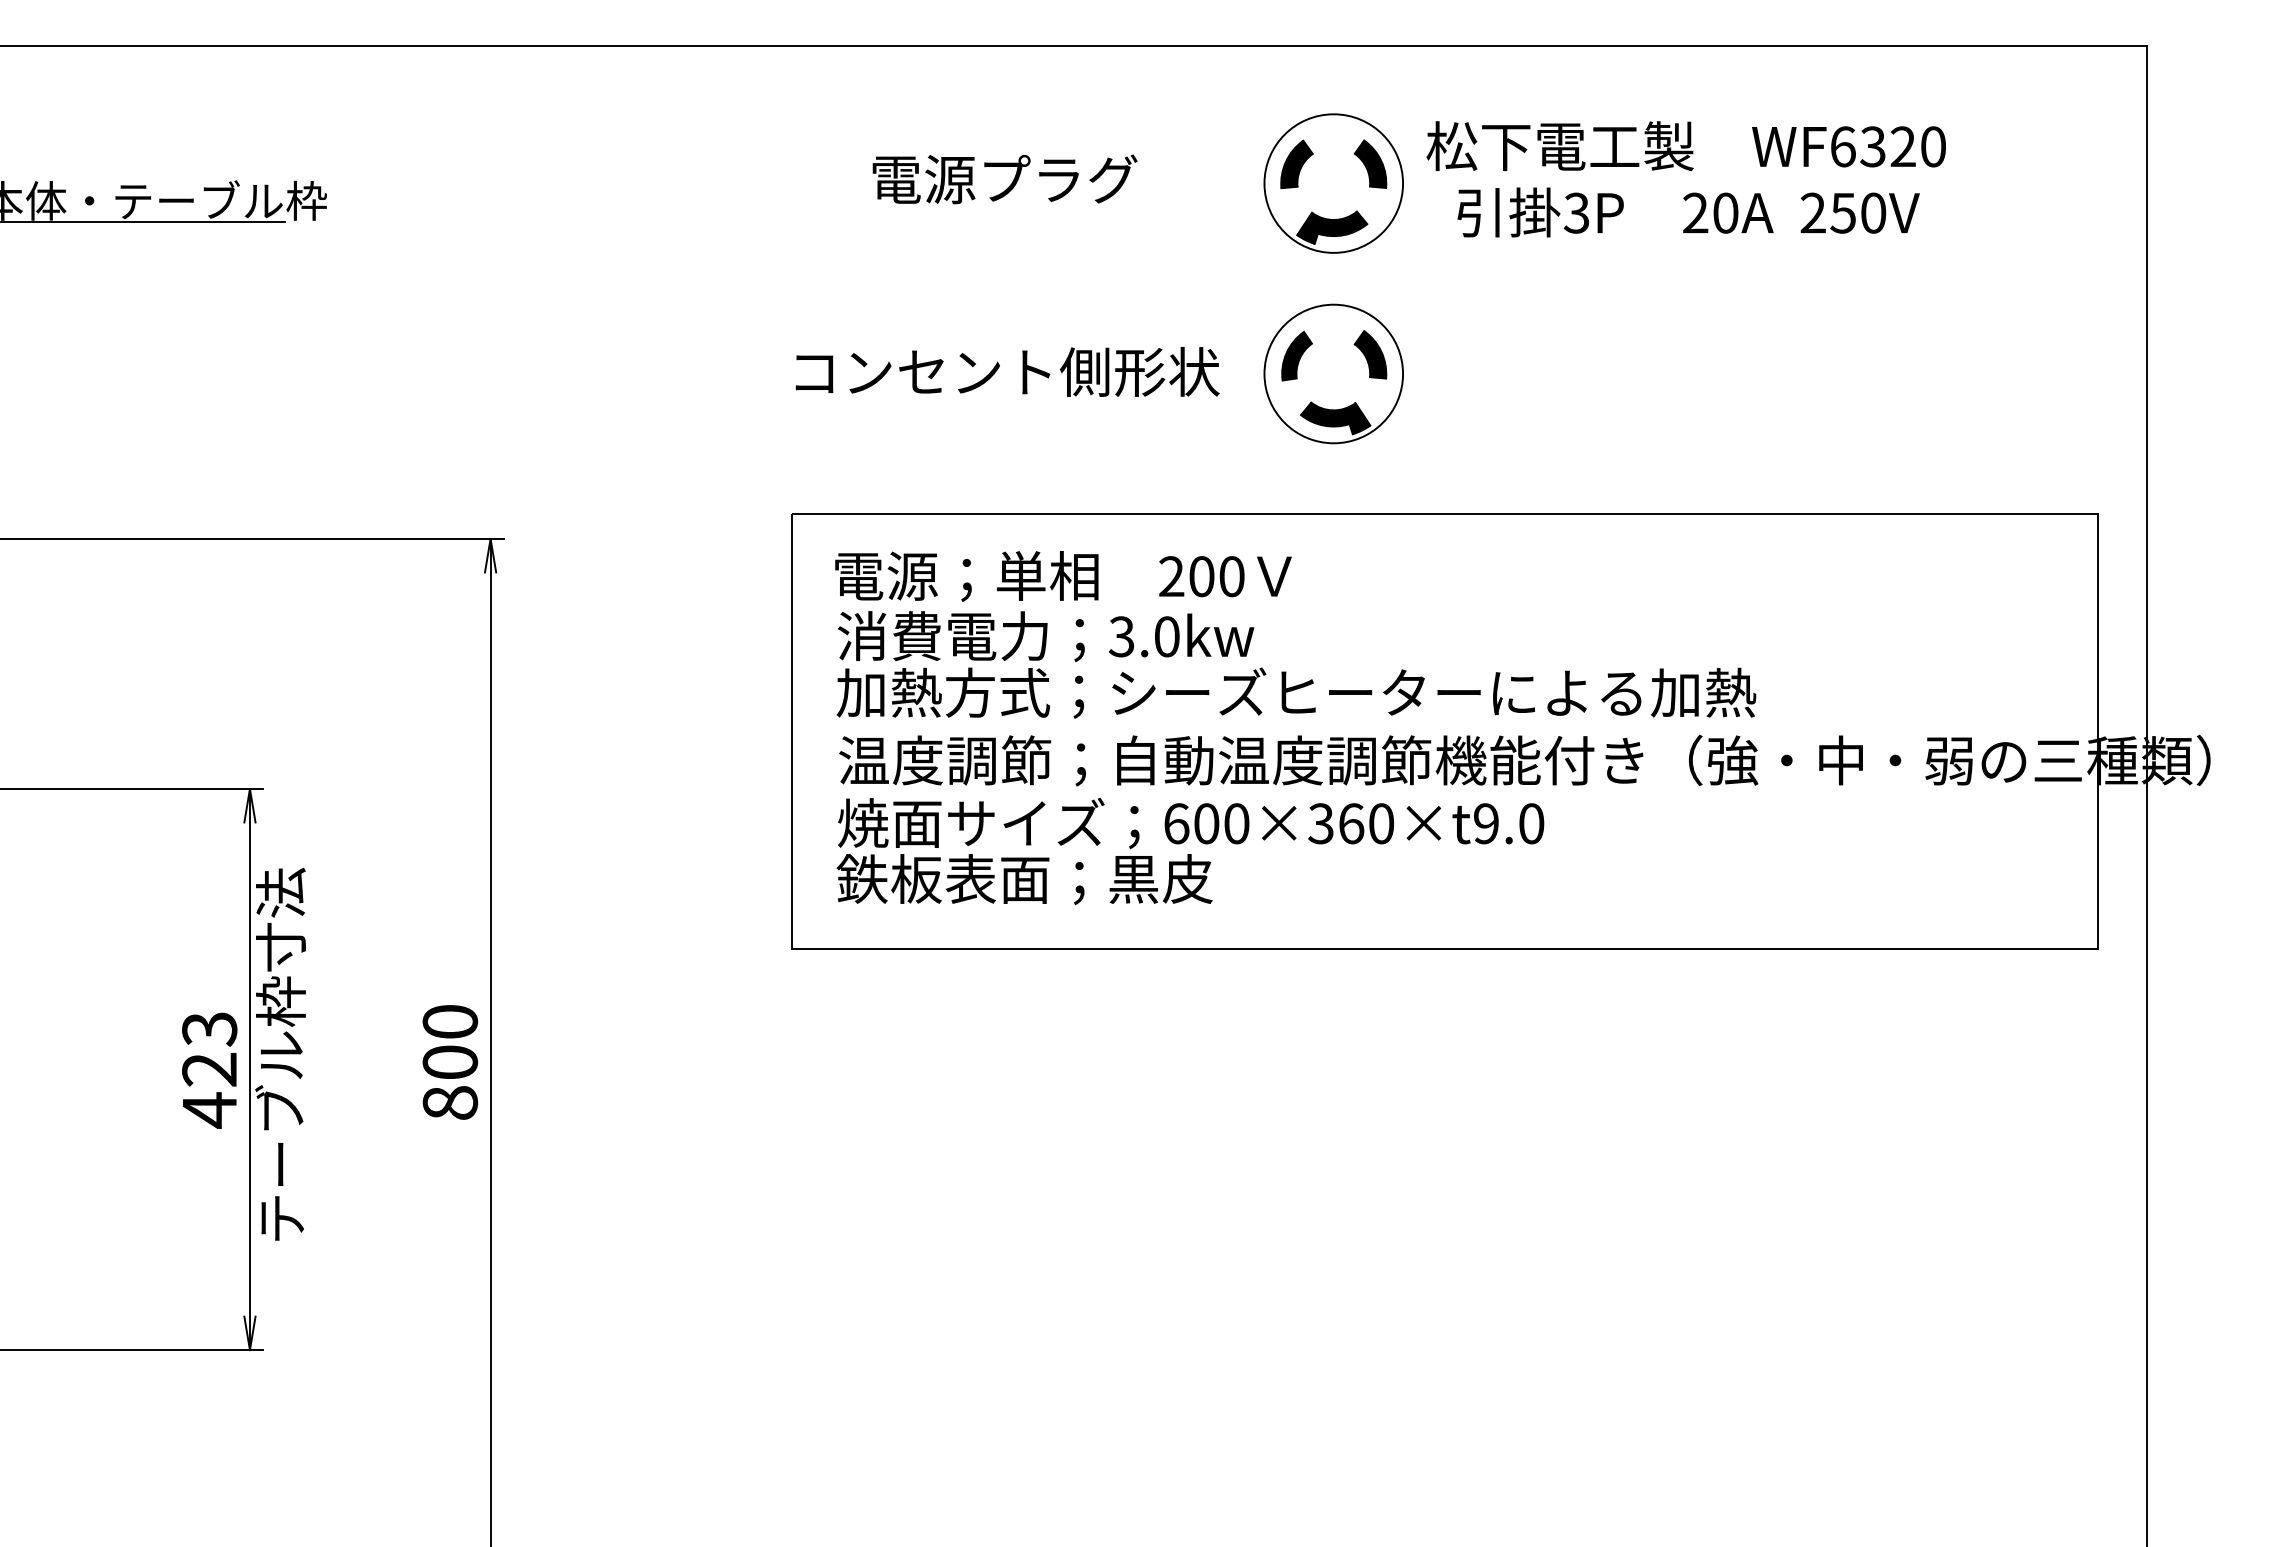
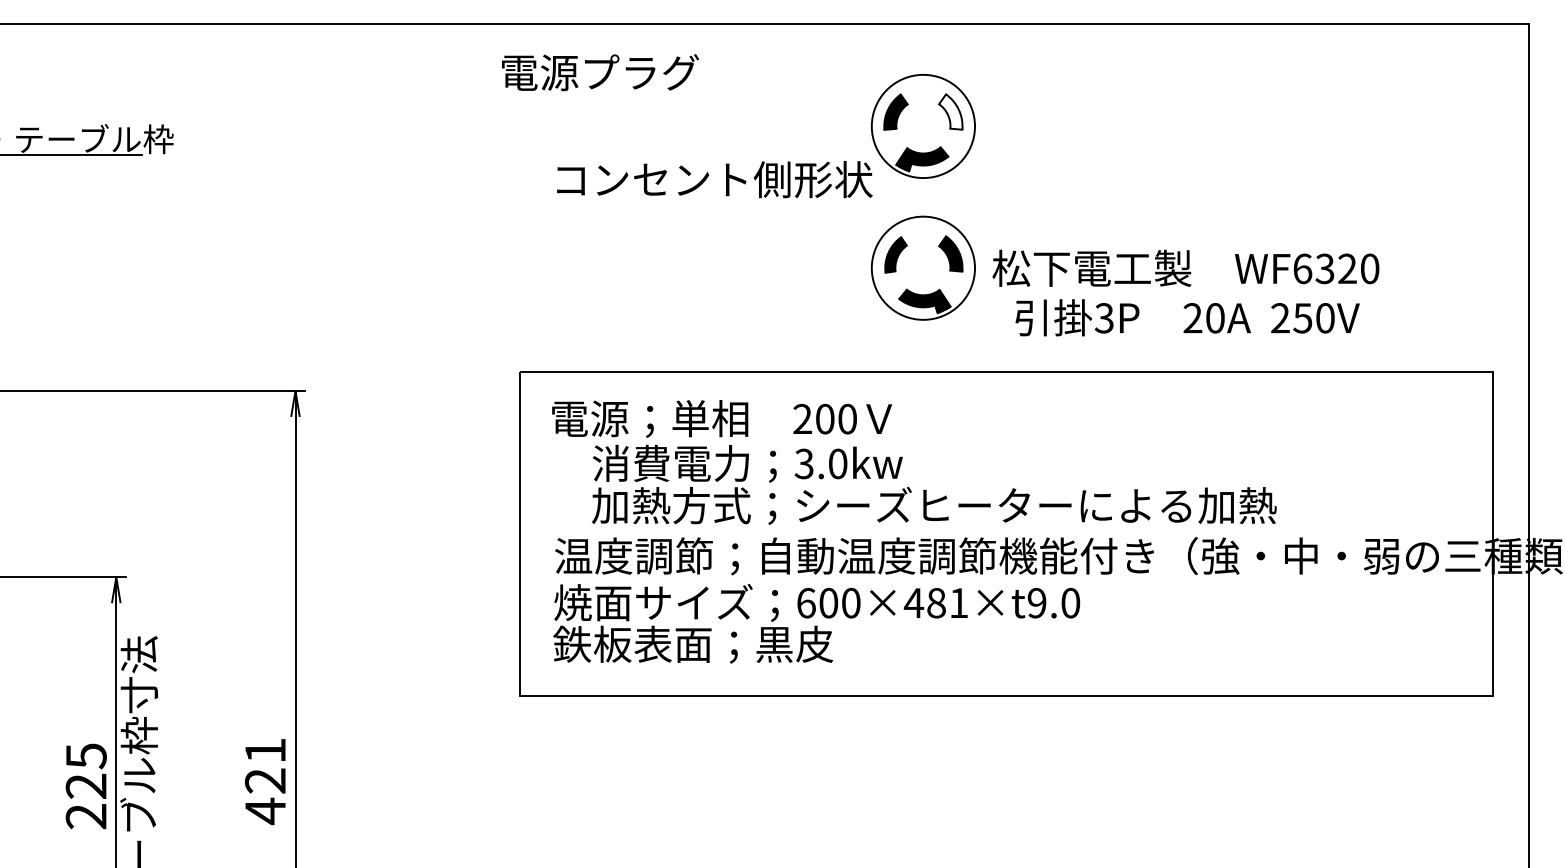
fill: (1370, 164) -> (950, 112), removed
text: (1004, 179) -> (600, 72), moved
text: (1685, 179) -> (1185, 293), moved
text: (1007, 371) -> (714, 179), moved
text: (1296, 664) -> (934, 484), moved
text: (1350, 823) -> (935, 602), 600×360×t9.0 -> 600×481×t9.0
text: (450, 1063) -> (265, 781), 800 -> 421
text: (209, 1070) -> (86, 786), 423 -> 225

